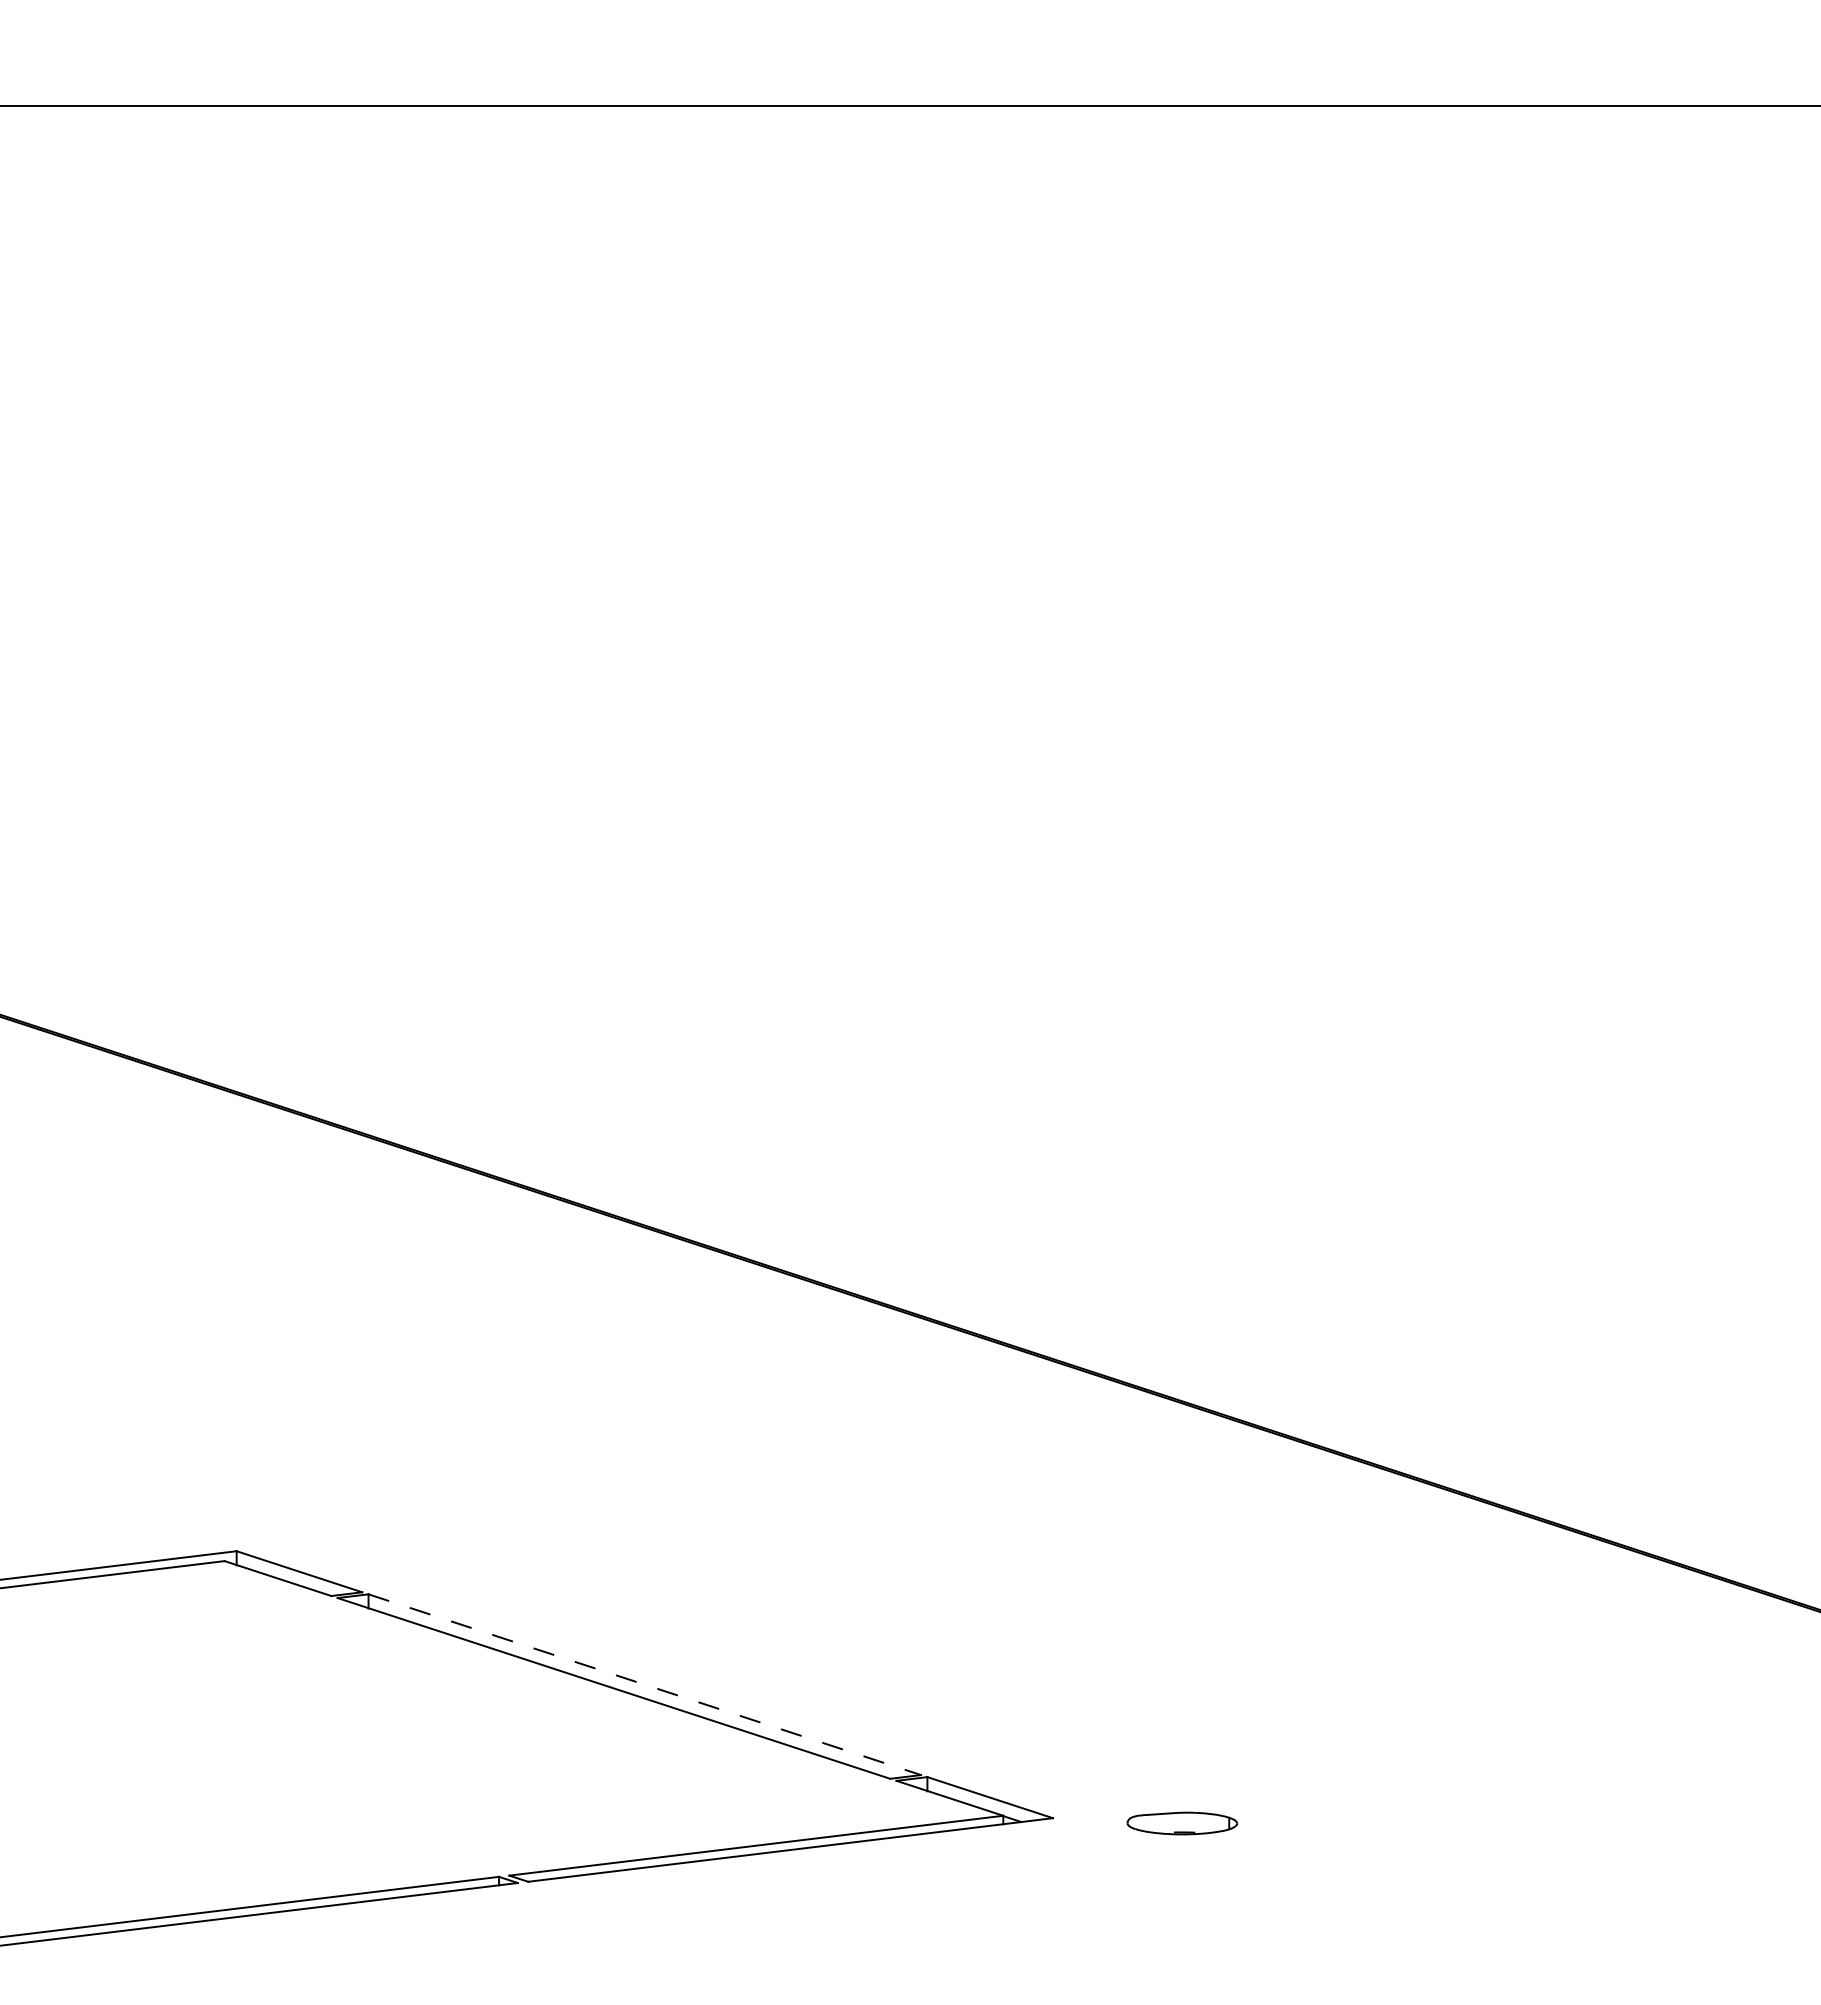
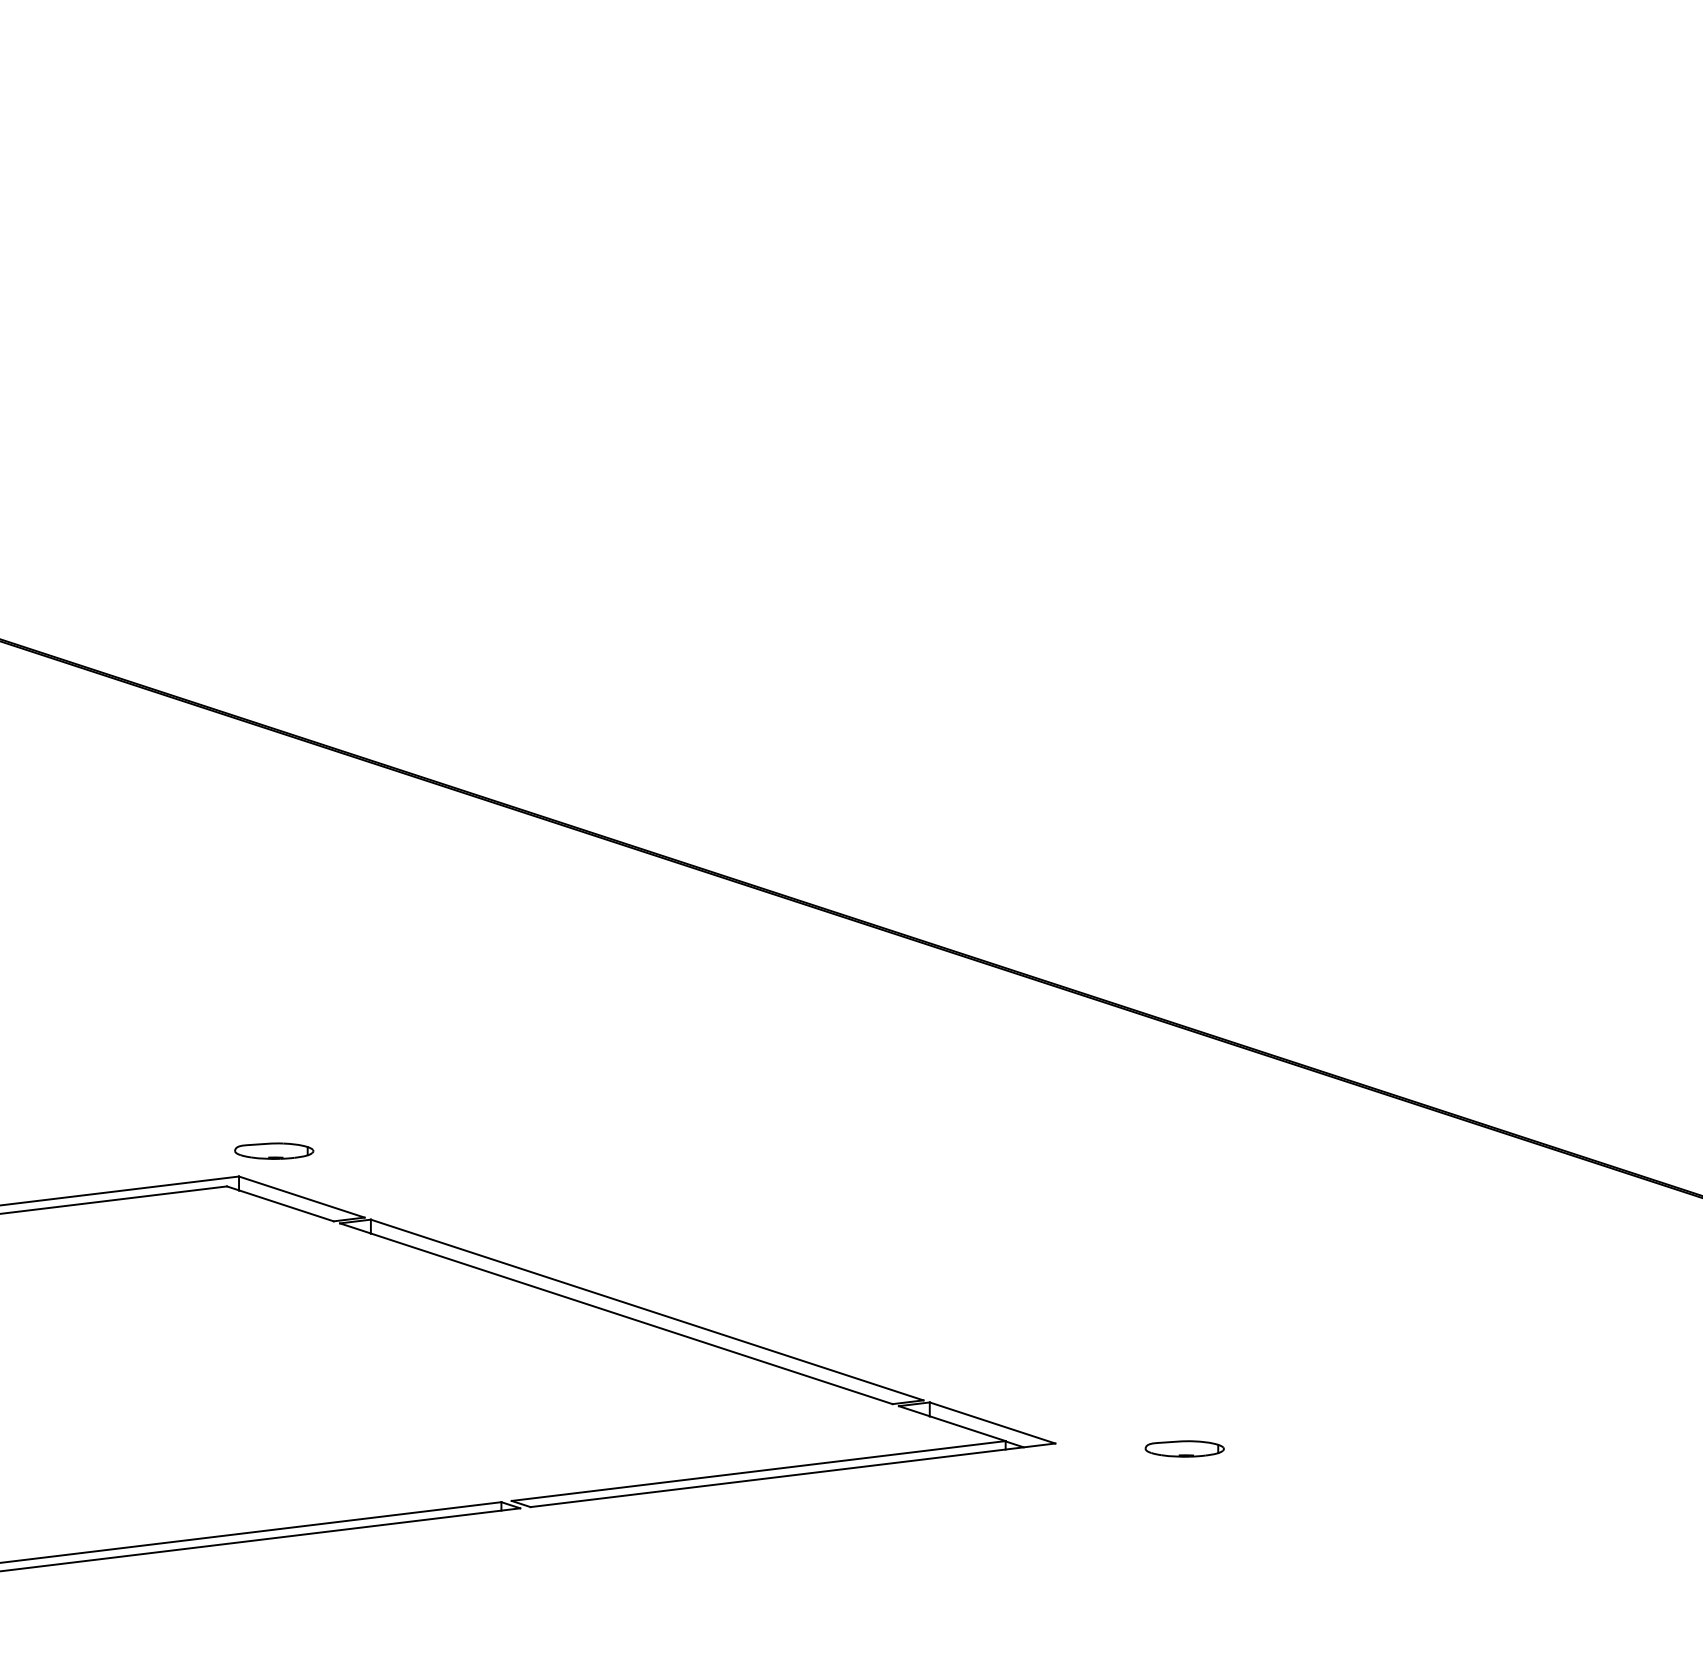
part: (271, 1525) -> (273, 1150), added
line: (644, 1684) -> (646, 1309), dashed -> solid
part: (1182, 1823) -> (1184, 1448), size x0.71

